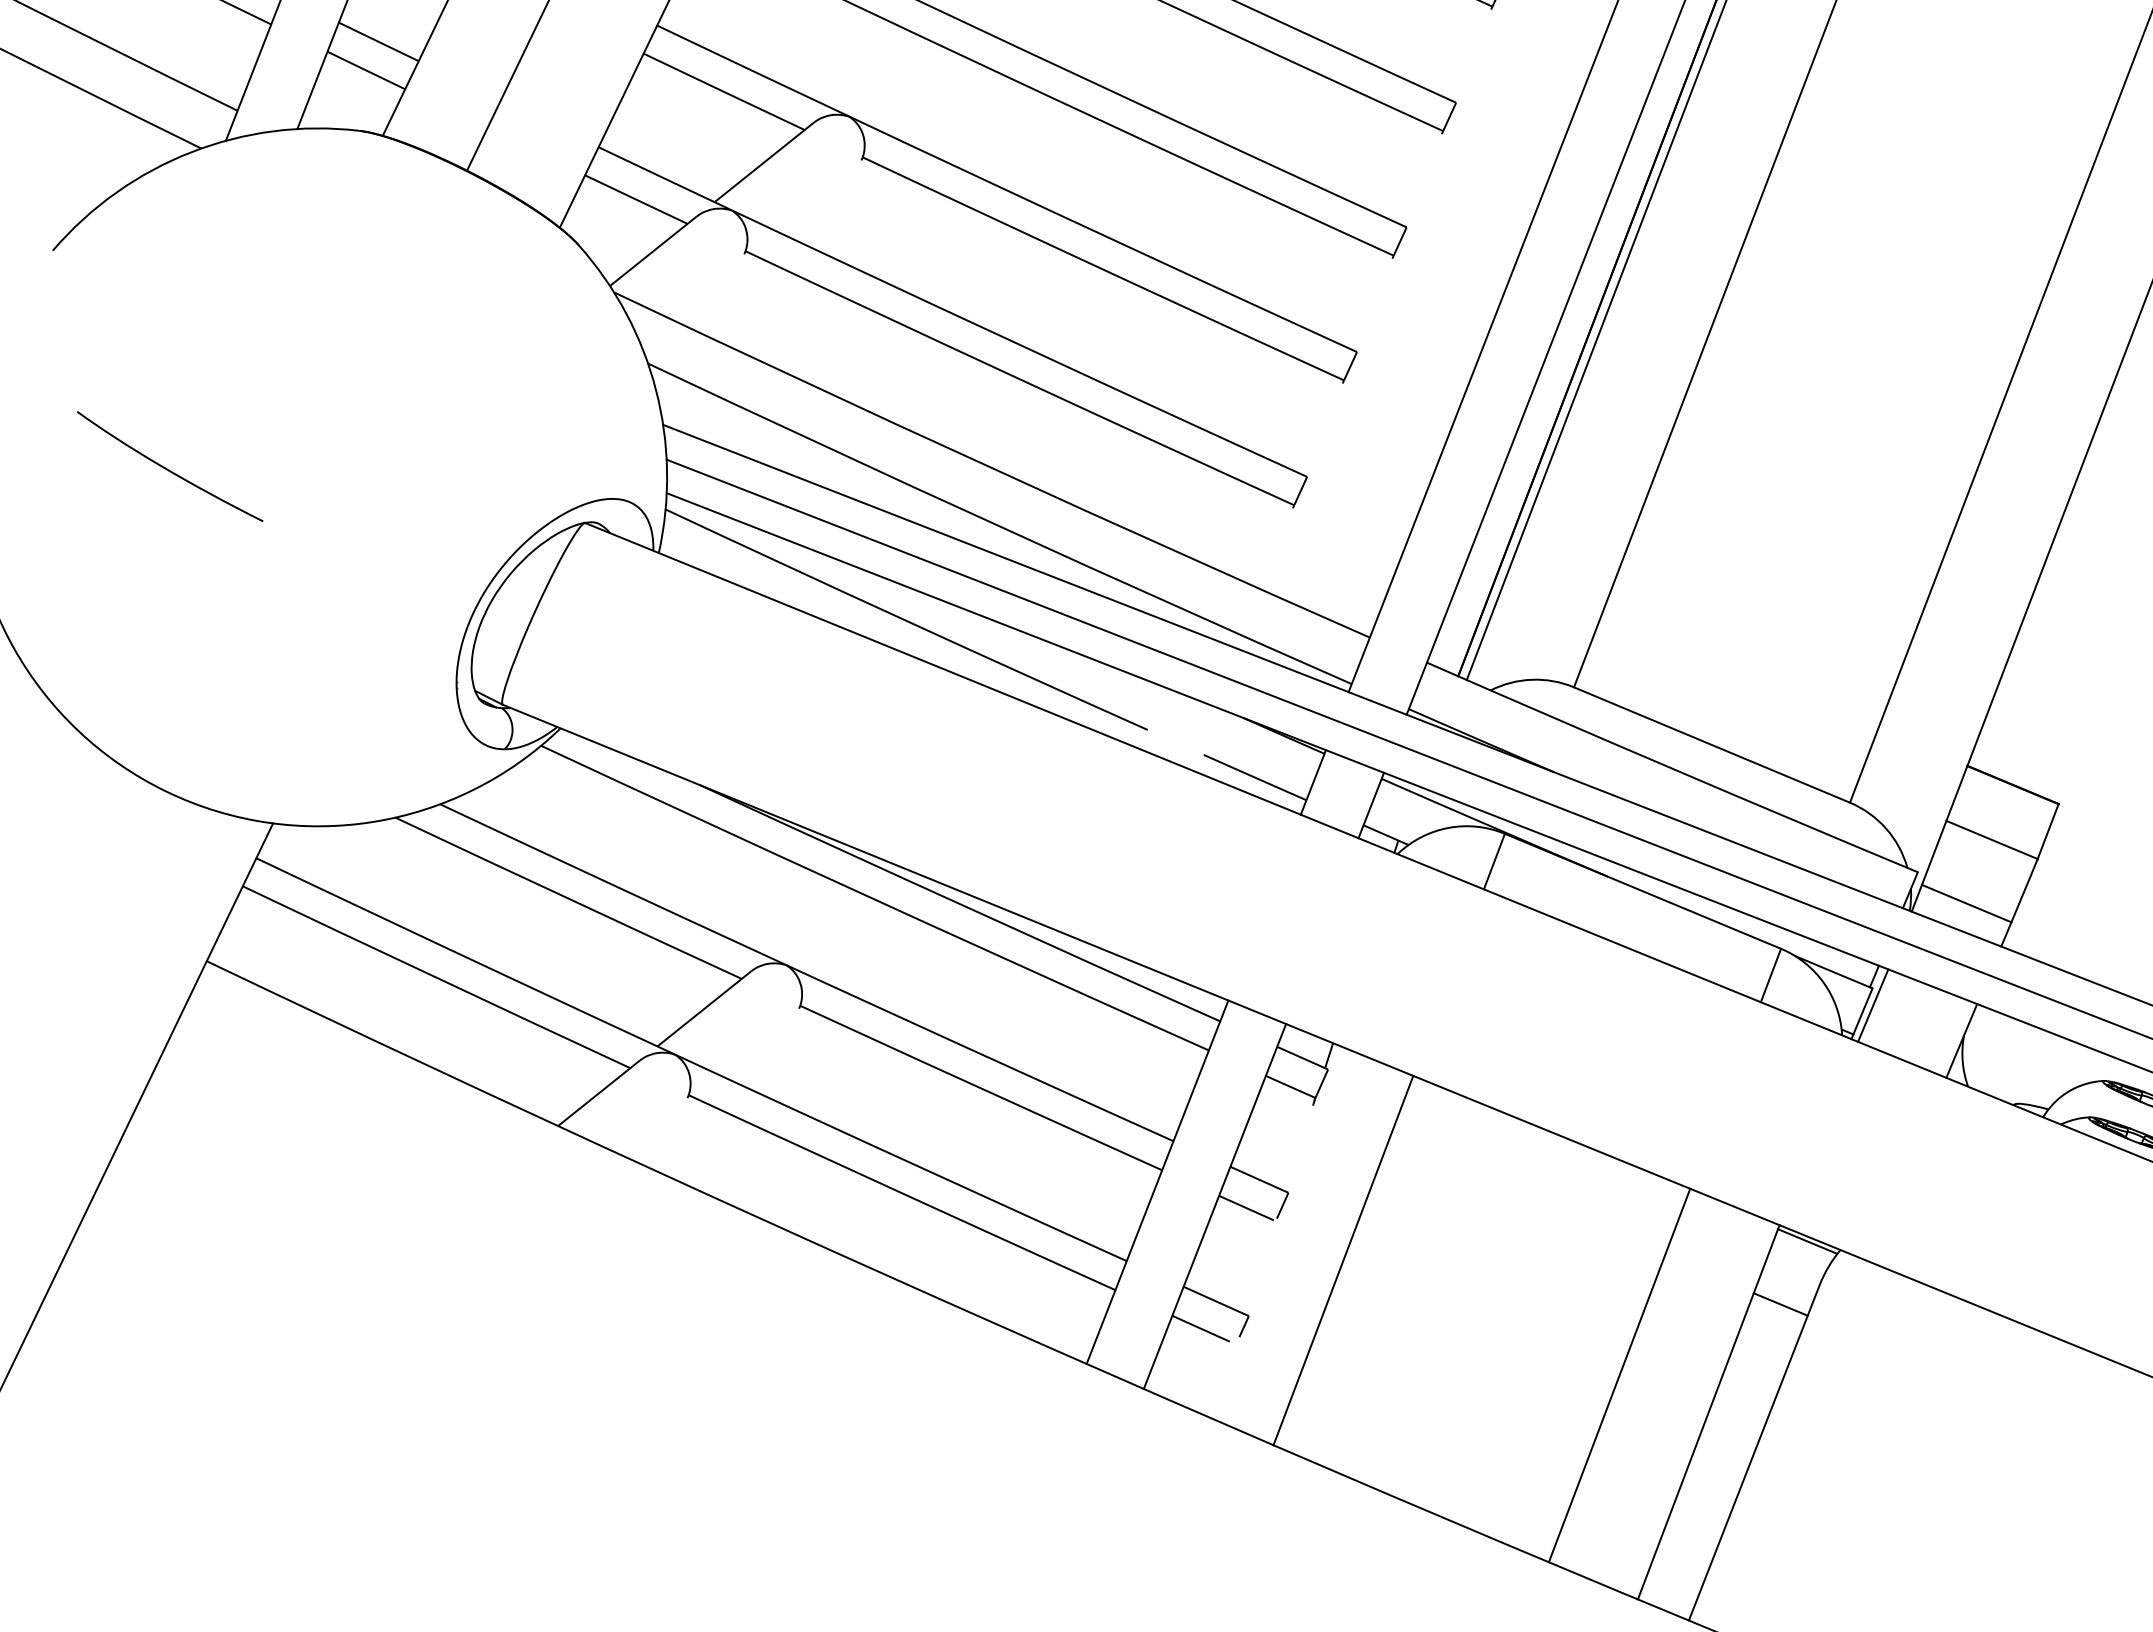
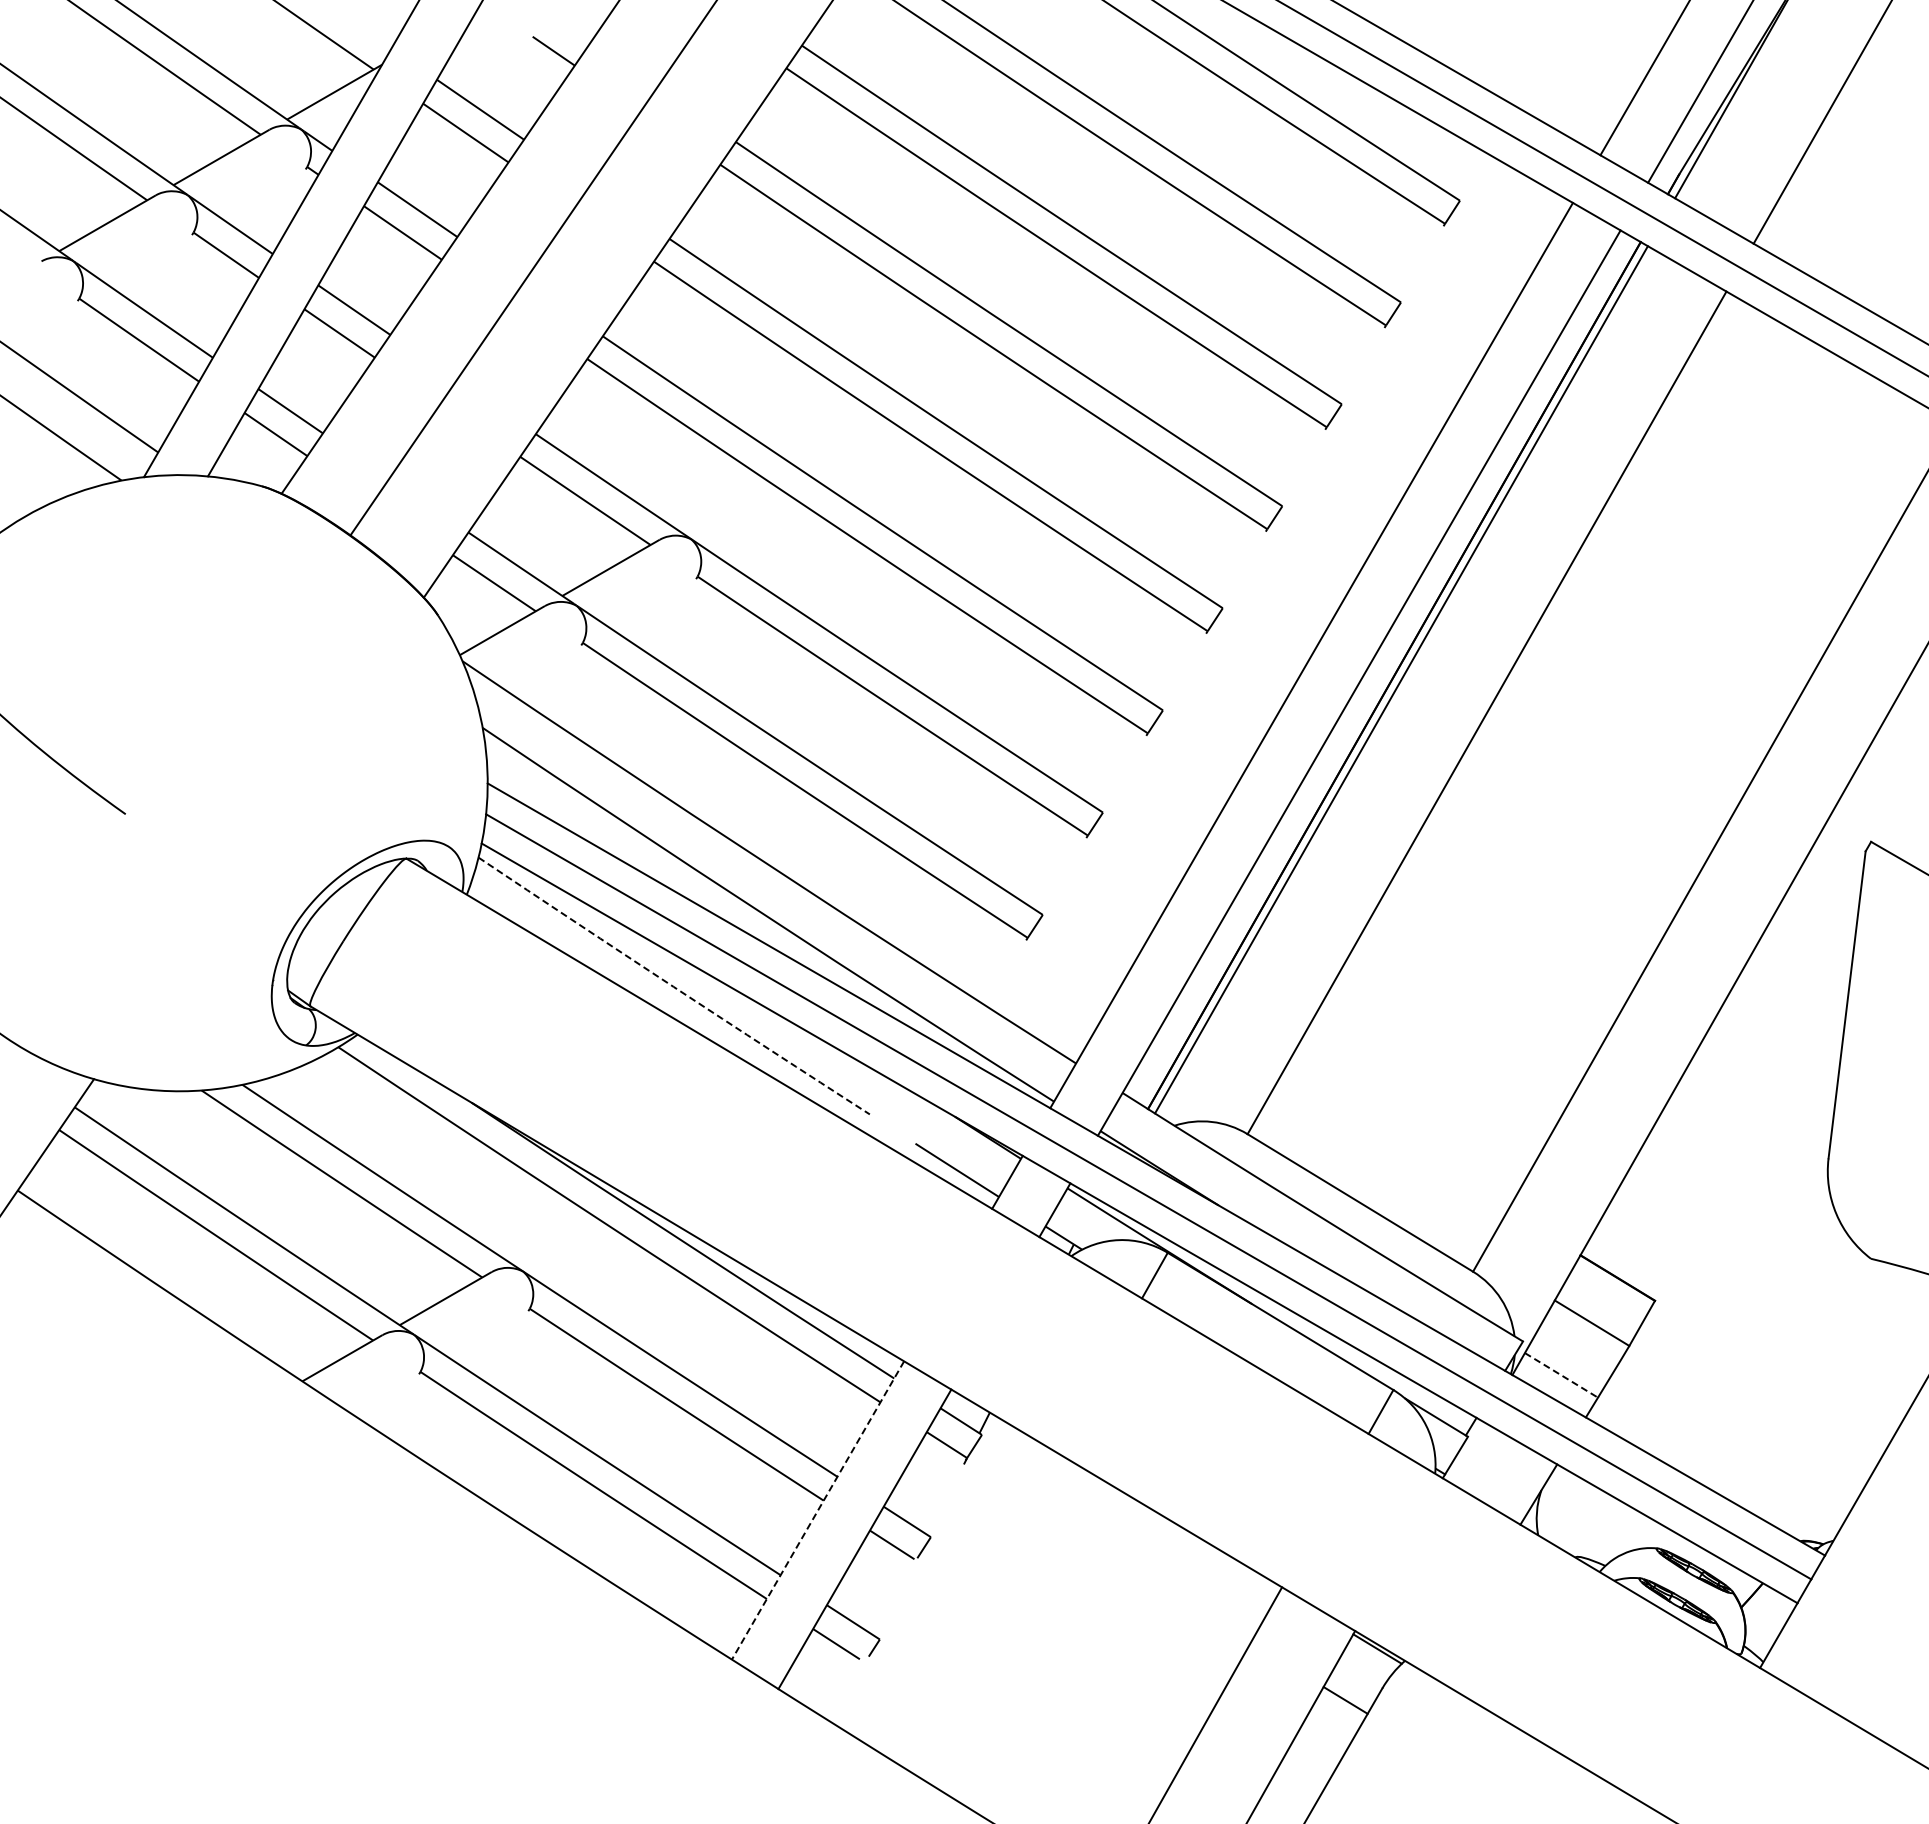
arc: (905, 620) -> (673, 986), solid -> dashed
line: (1966, 903) -> (1561, 1375), solid -> dashed
line: (1873, 1005) -> (1466, 1451), removed
line: (1156, 1182) -> (817, 1510), solid -> dashed
line: (1343, 1260) -> (969, 1603), removed

